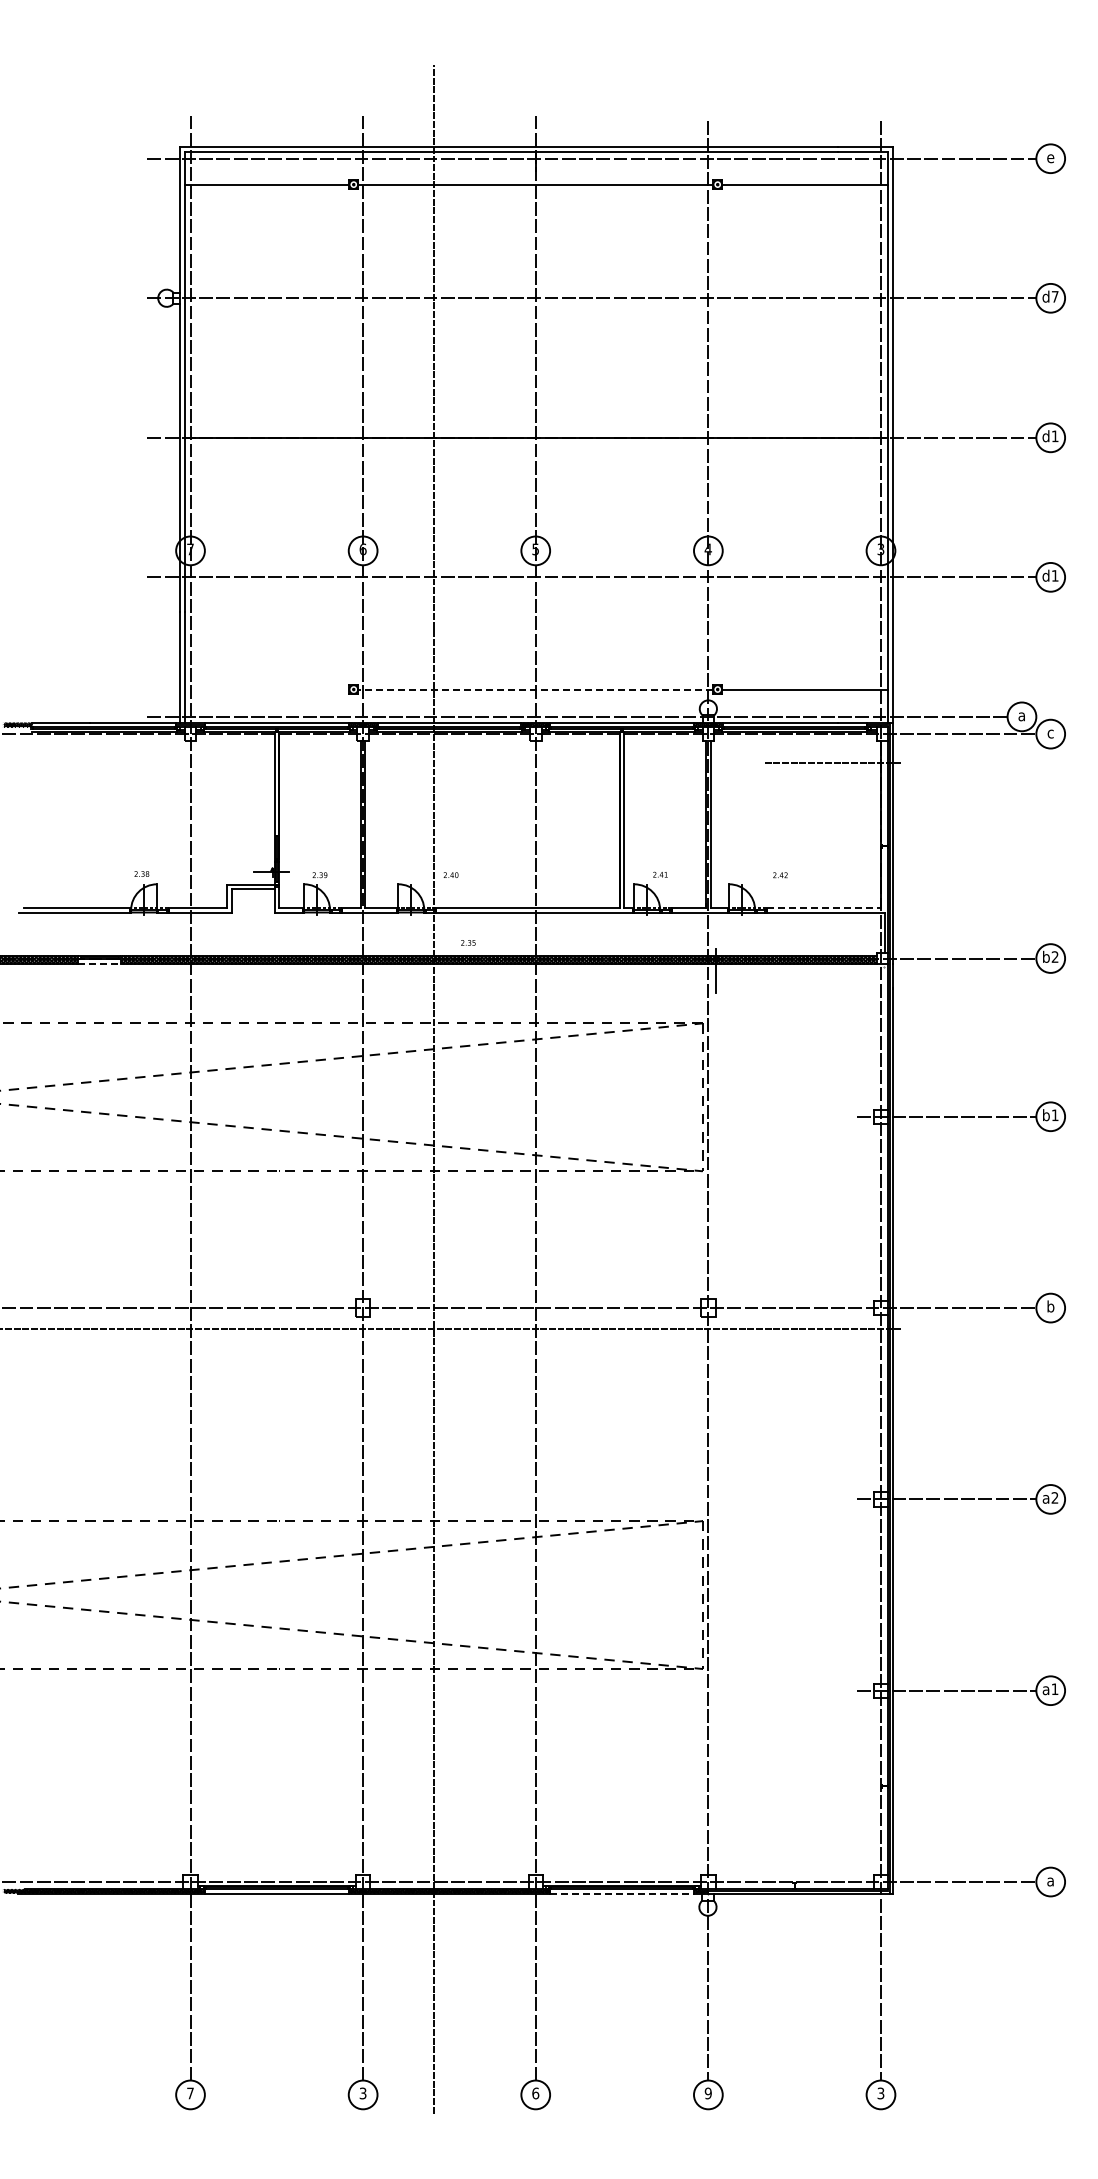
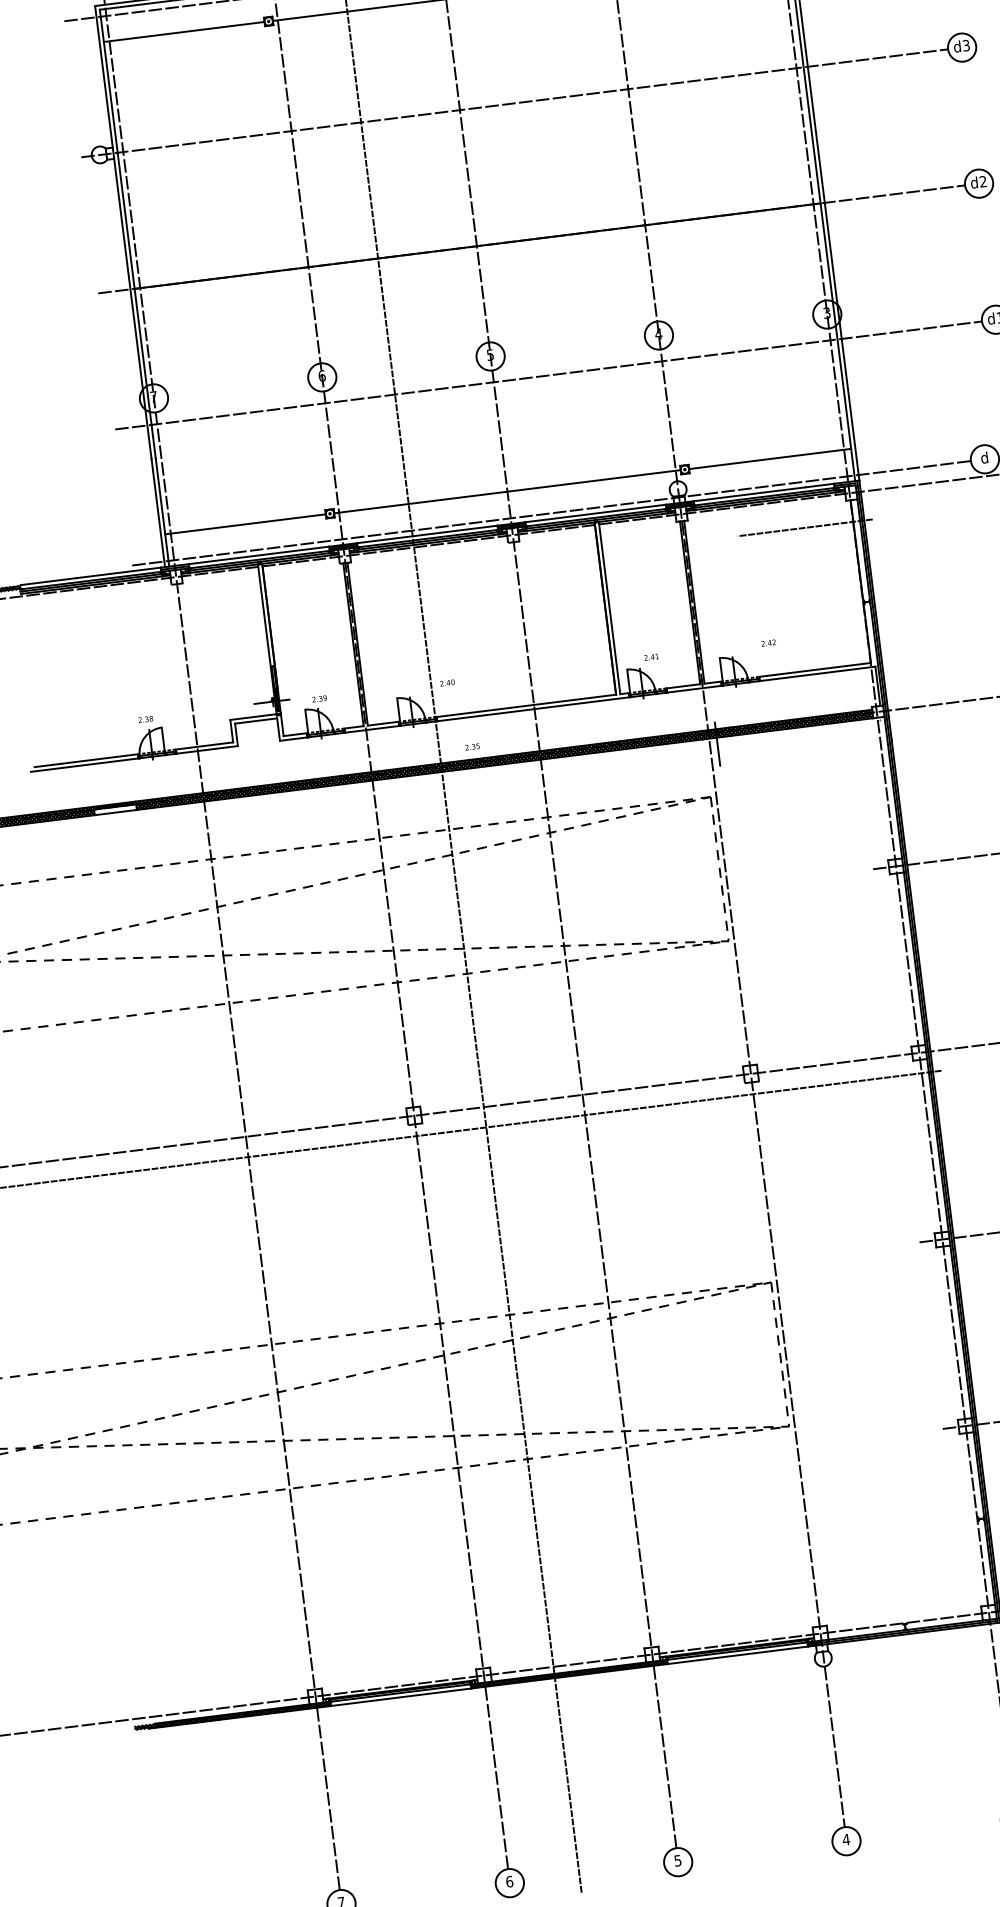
text: (1054, 296) -> (965, 45), d7 -> d3
text: (1054, 435) -> (982, 180), d1 -> d2
line: (266, 689) -> (244, 524), added
line: (535, 689) -> (507, 491), dashed -> solid
text: (1021, 715) -> (984, 458), a -> d
line: (824, 908) -> (815, 670), dashed -> solid
line: (99, 964) -> (115, 812), dashed -> solid
line: (622, 1893) -> (738, 1655), dashed -> solid
text: (362, 2093) -> (509, 1881), 3 -> 6
text: (535, 2093) -> (677, 1860), 6 -> 5
text: (707, 2093) -> (845, 1839), 9 -> 4

